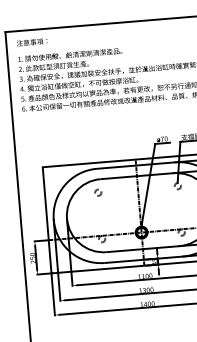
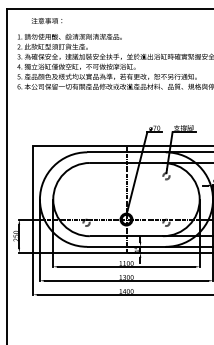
text: (31, 42) -> (46, 21), moved
circle: (98, 192) -> (86, 176), removed

